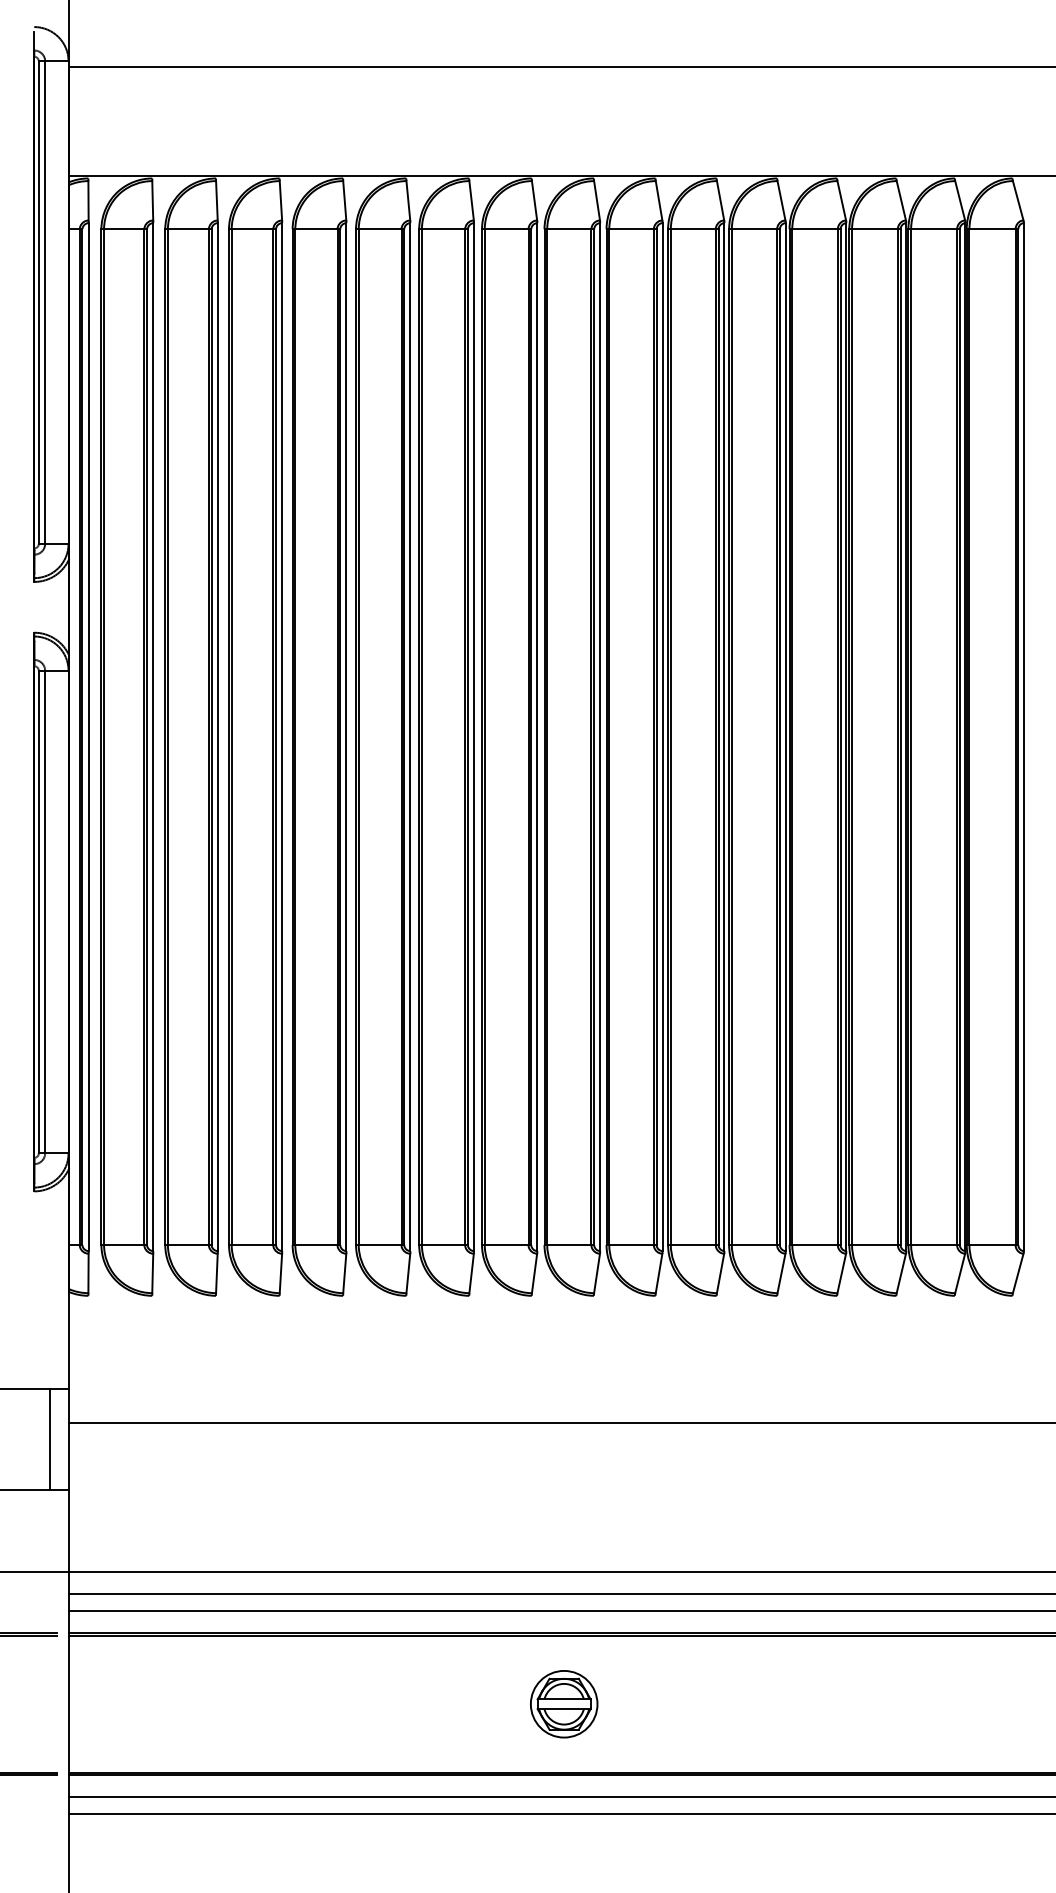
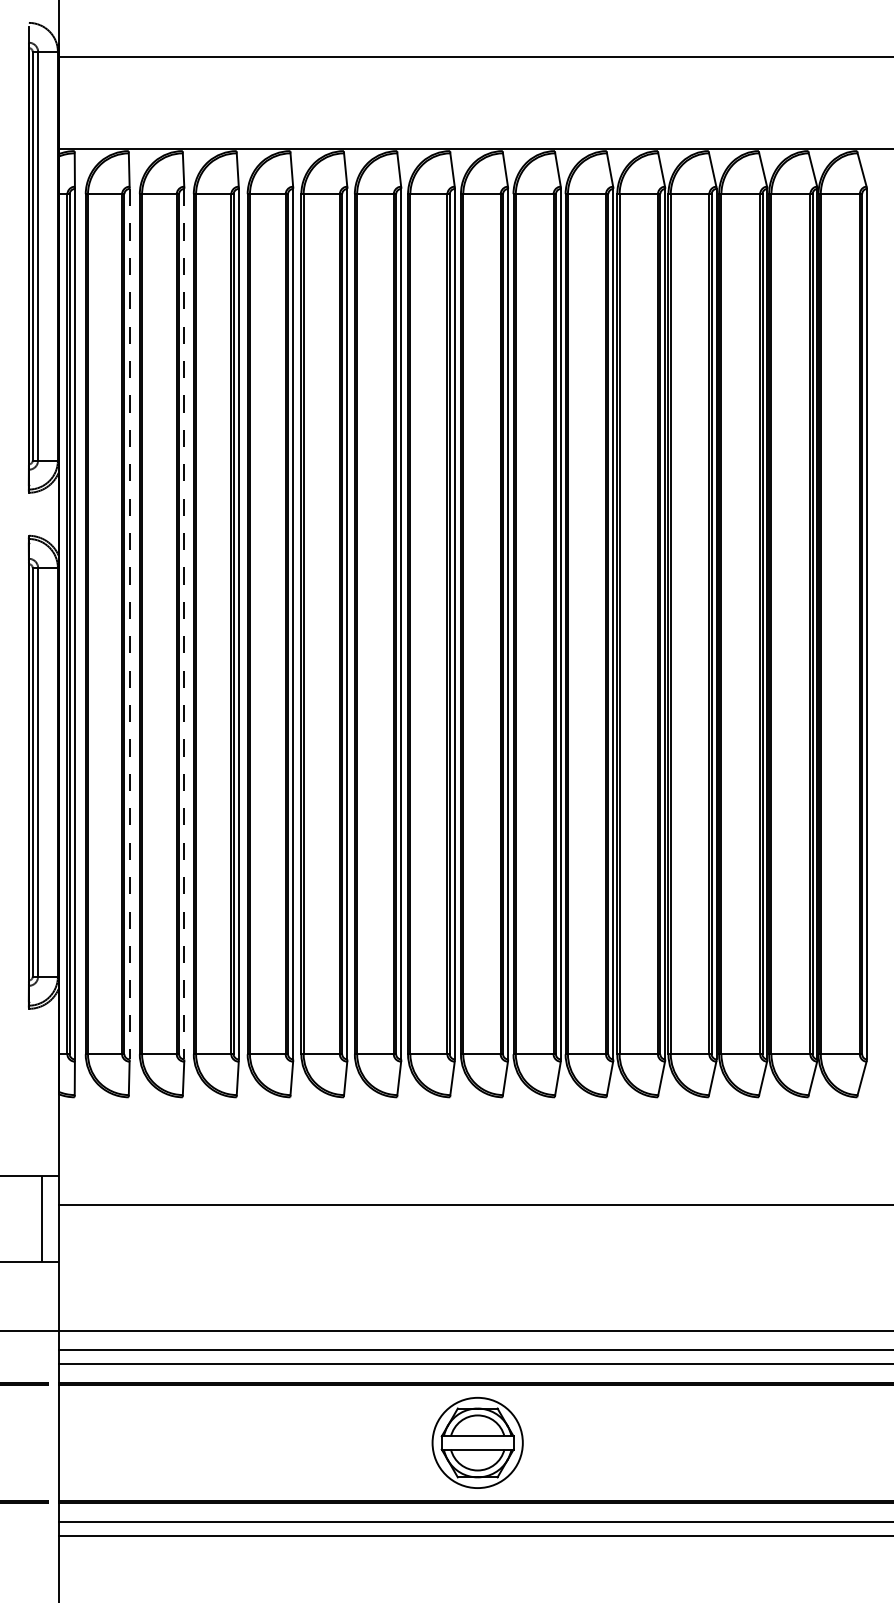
line: (153, 737) -> (129, 624), solid -> dashed
line: (218, 737) -> (184, 624), solid -> dashed
part: (564, 1704) -> (477, 1443), size x1.6

